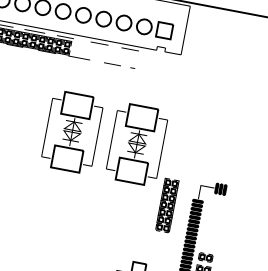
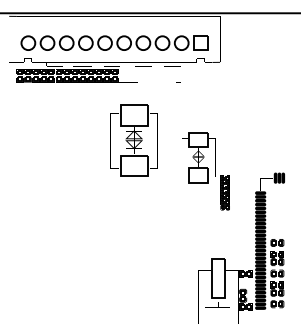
line: (111, 63) -> (158, 82), removed
part: (71, 131) -> (133, 140), moved
part: (143, 167) -> (205, 171), size x0.7

